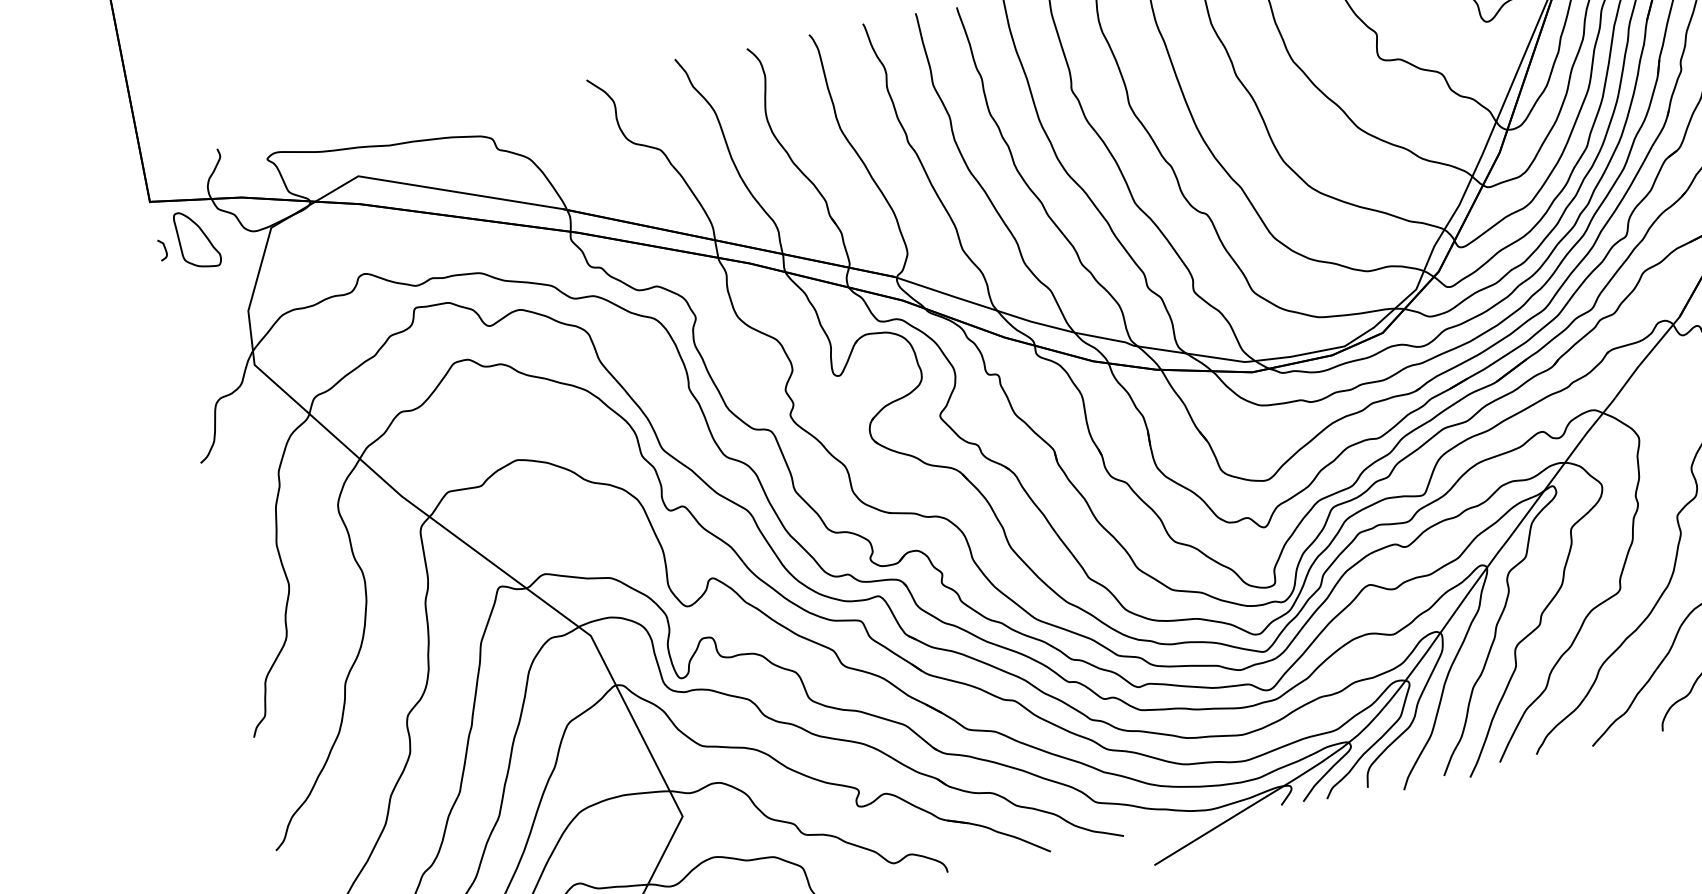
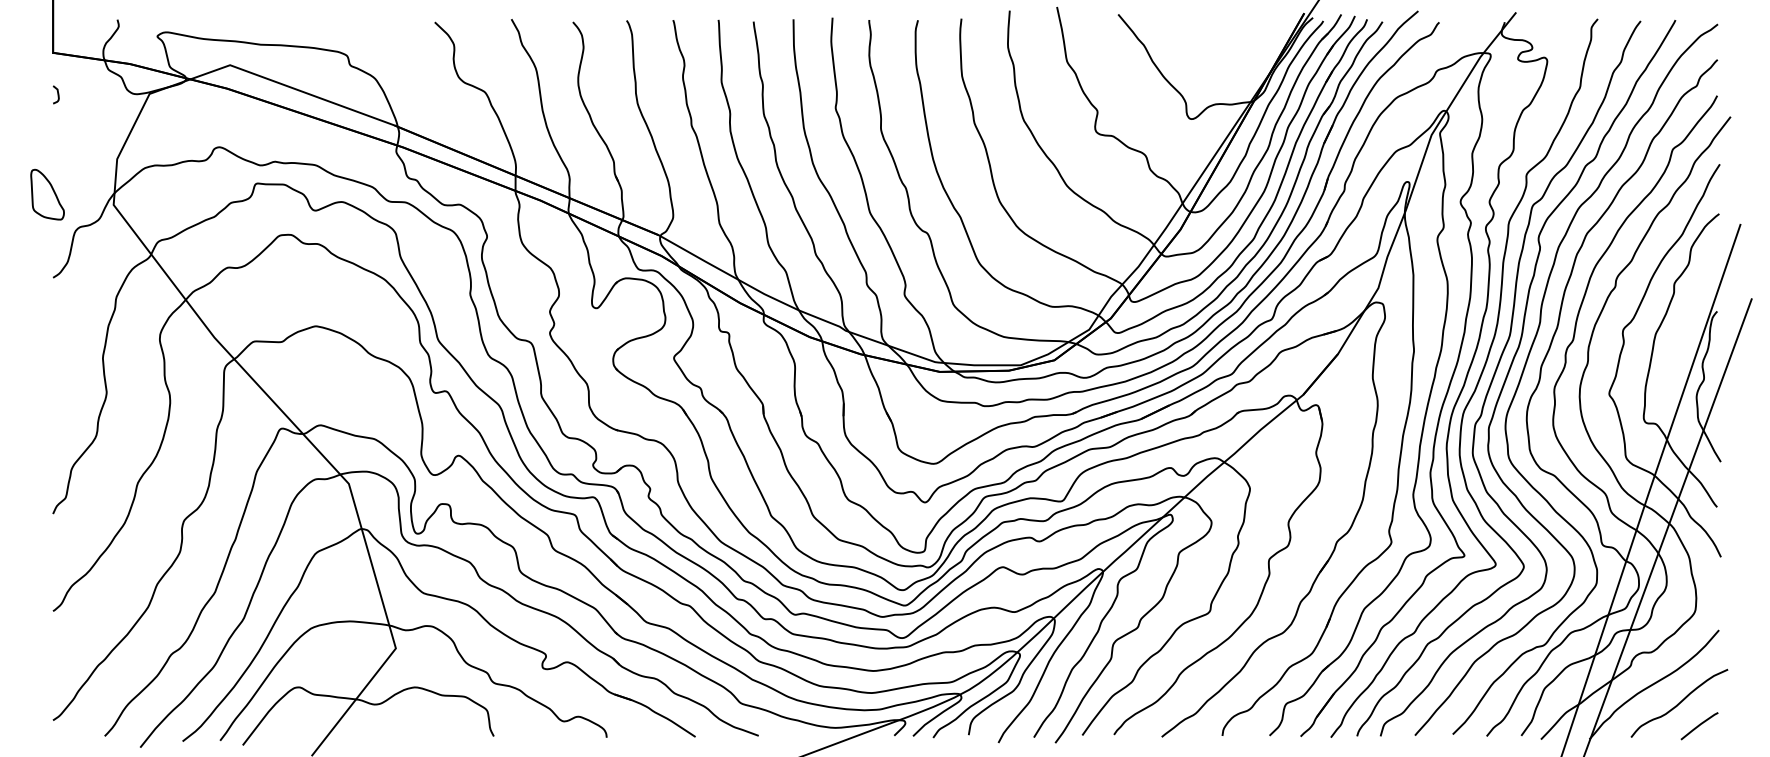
part: (197, 239) -> (47, 194), moved

